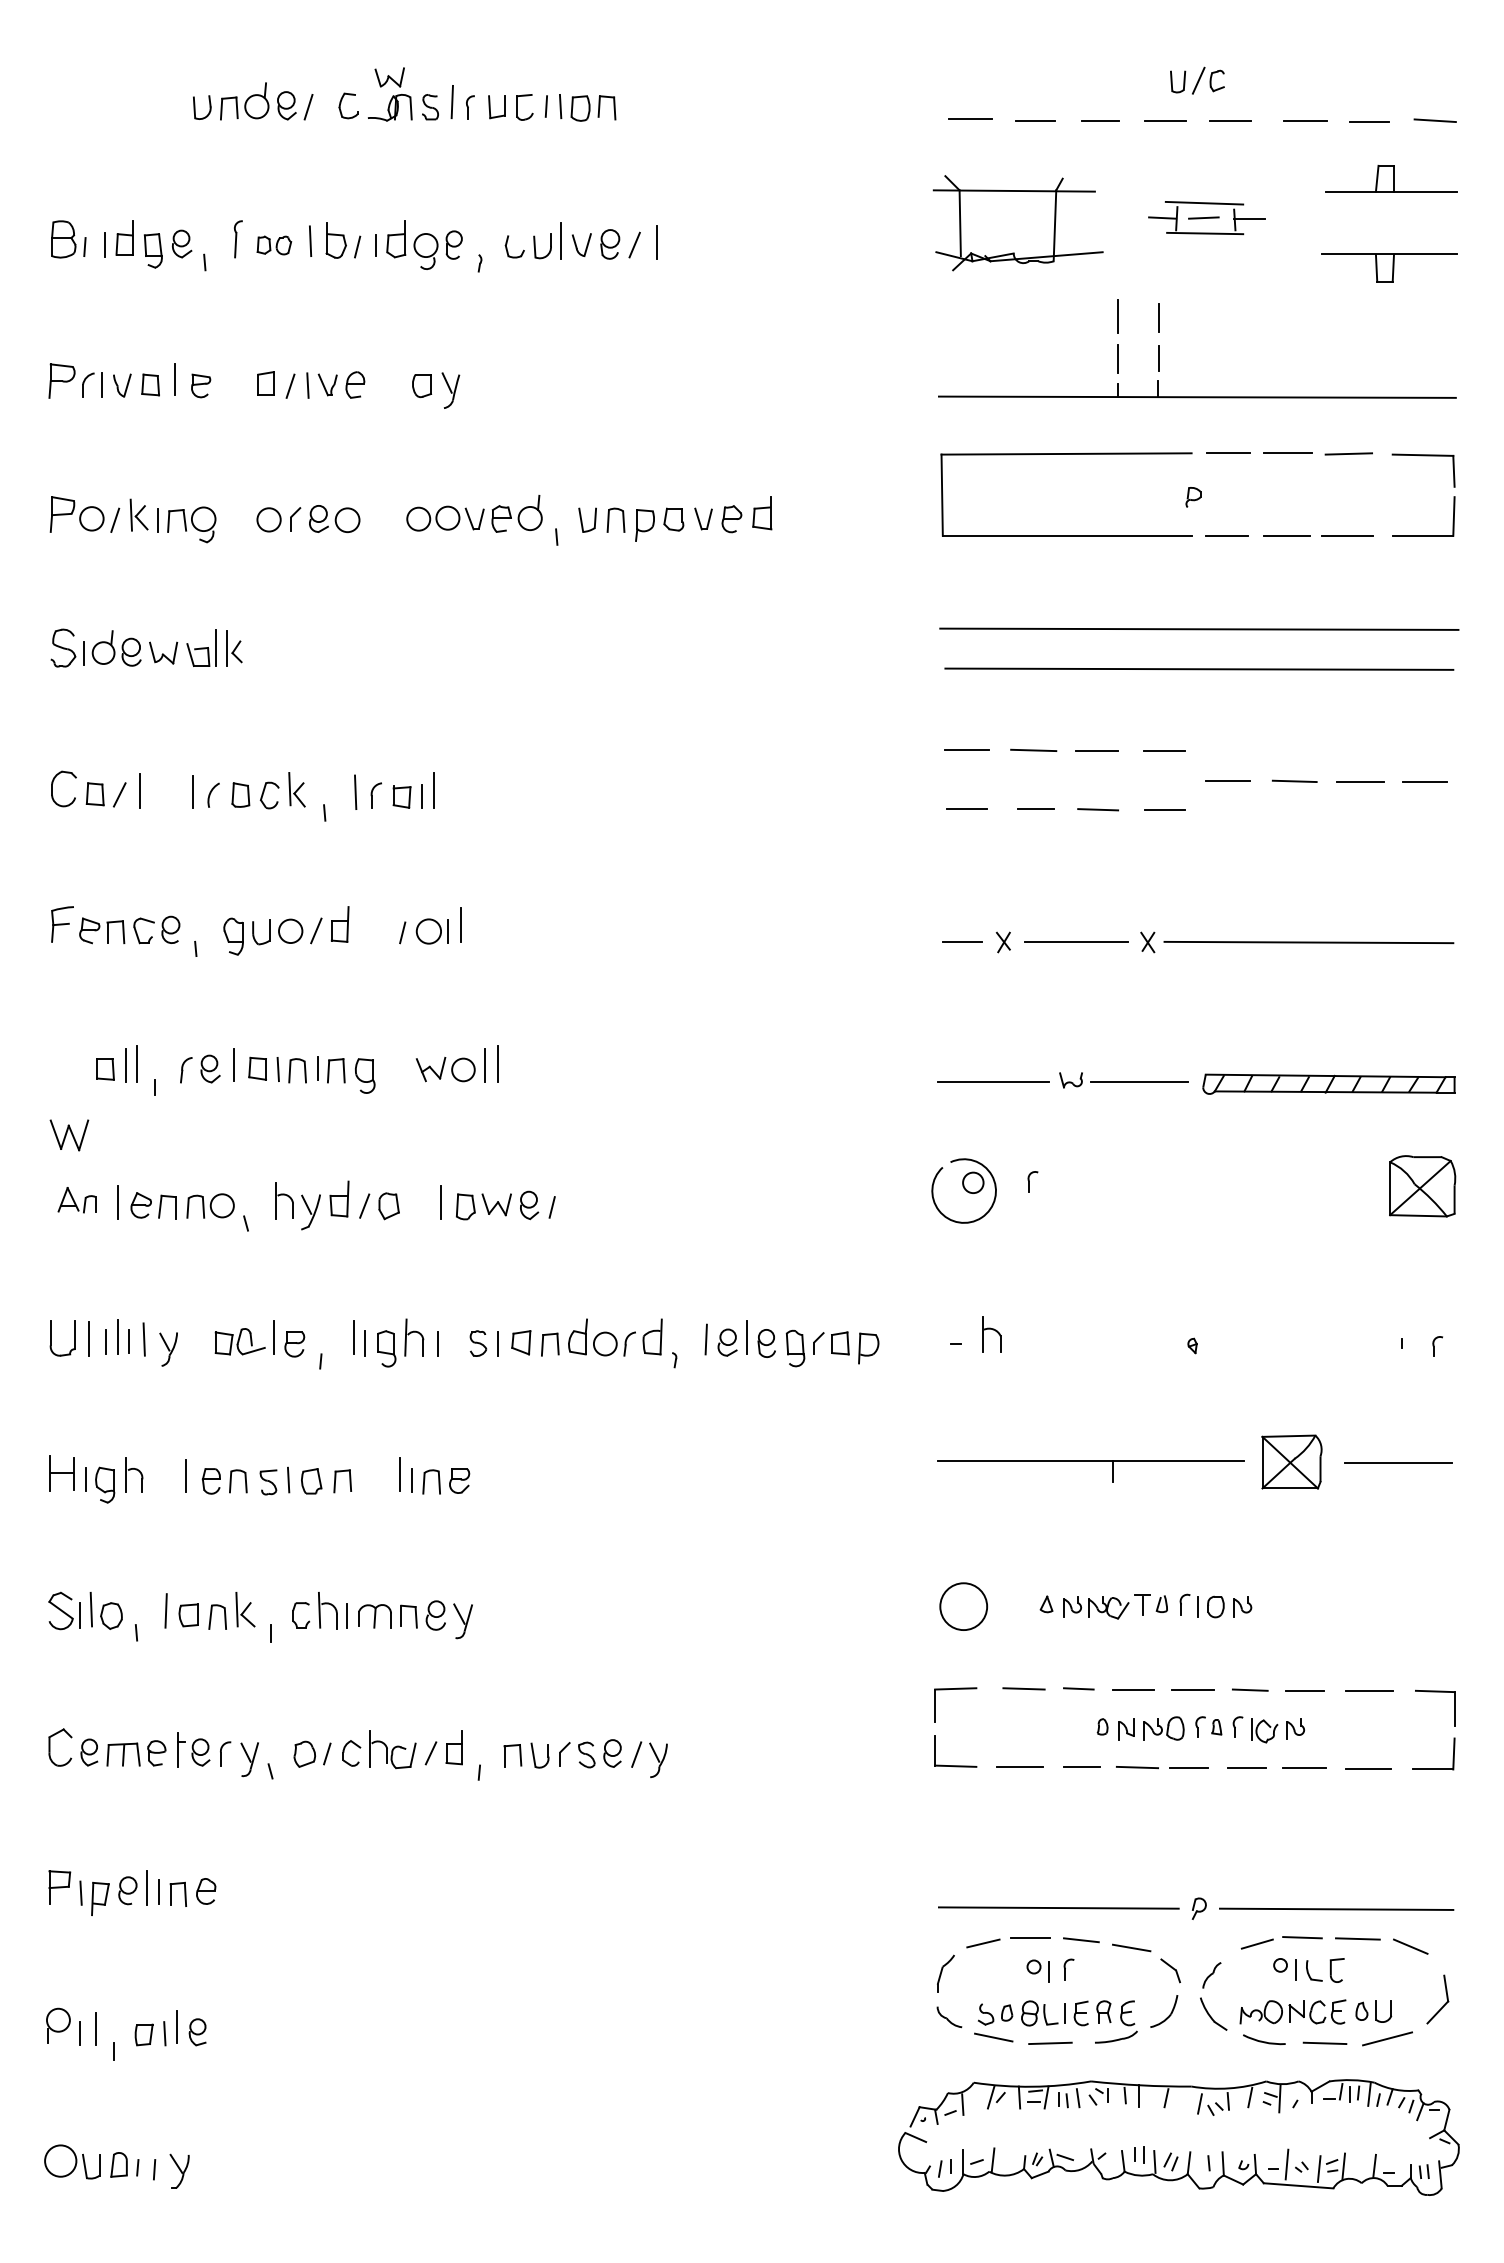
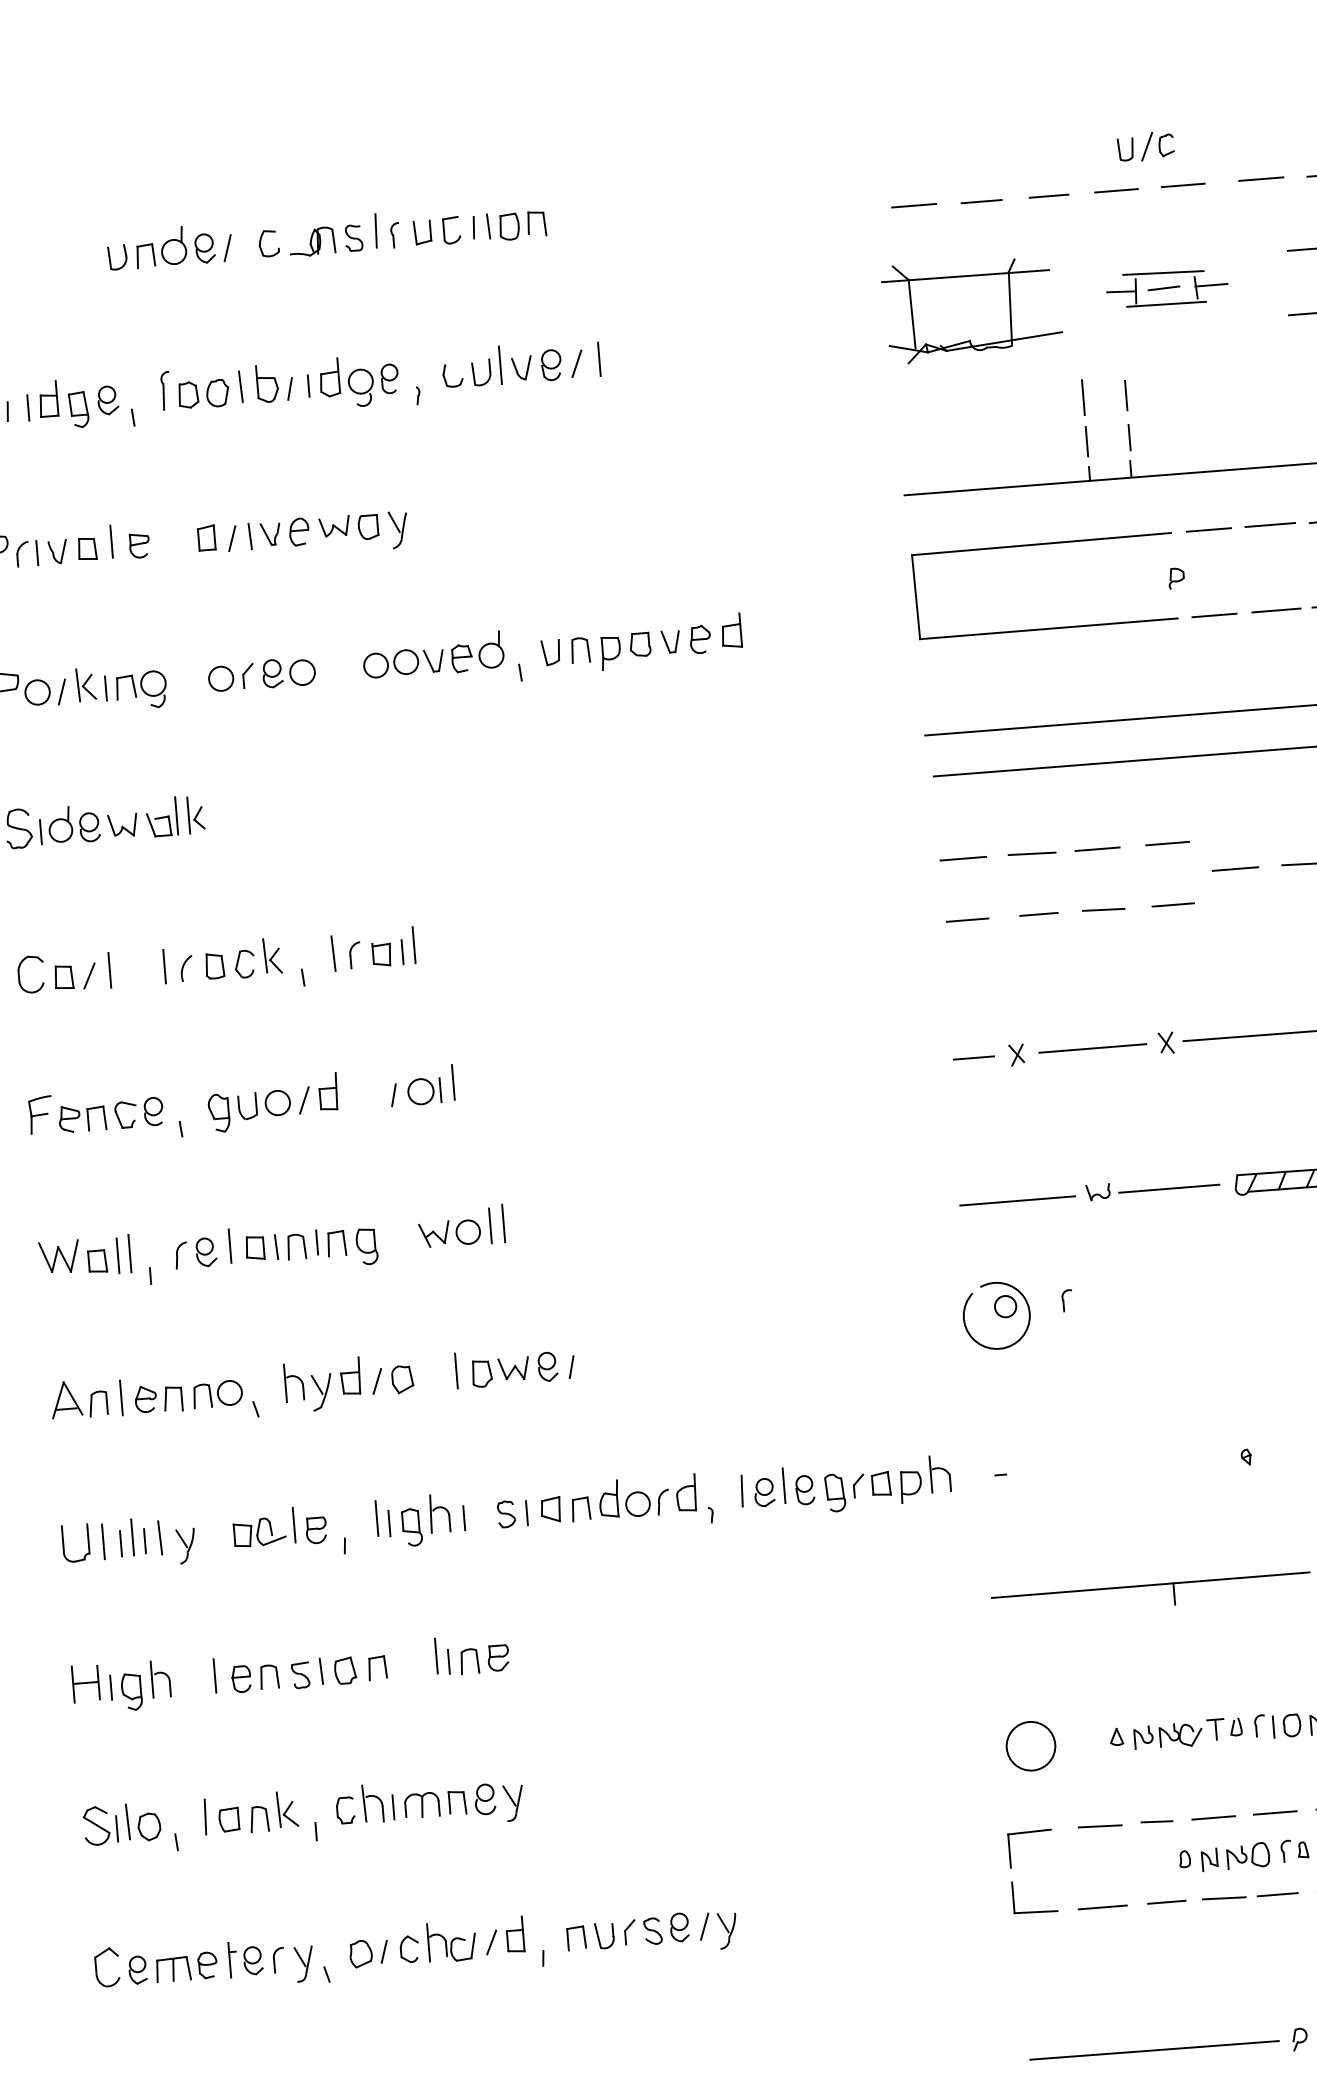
part: (389, 77) -> (334, 526), moved
part: (274, 245) -> (203, 394), size x1.43
part: (69, 1135) -> (59, 1257), moved
part: (76, 1199) -> (78, 1398), size x1.43
part: (991, 1334) -> (940, 1474), moved

